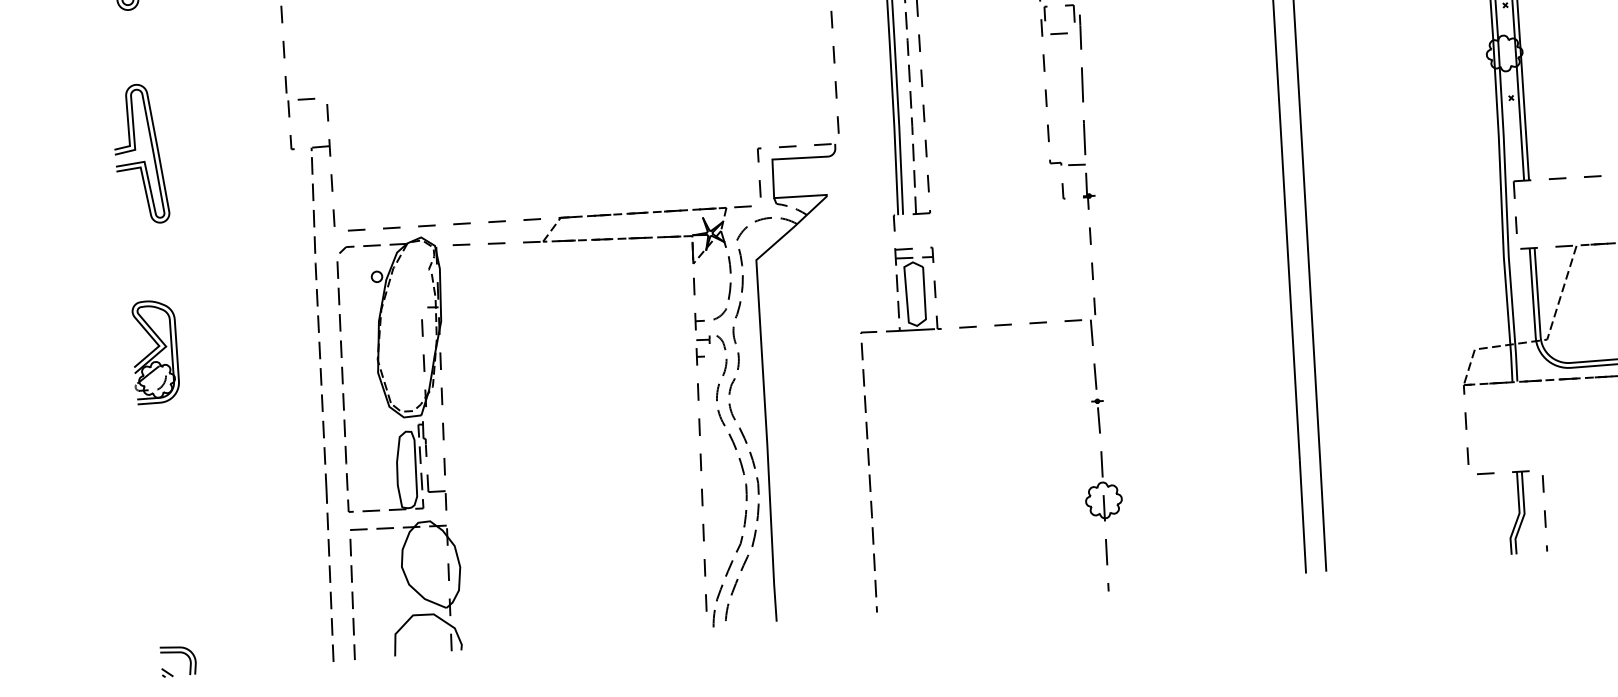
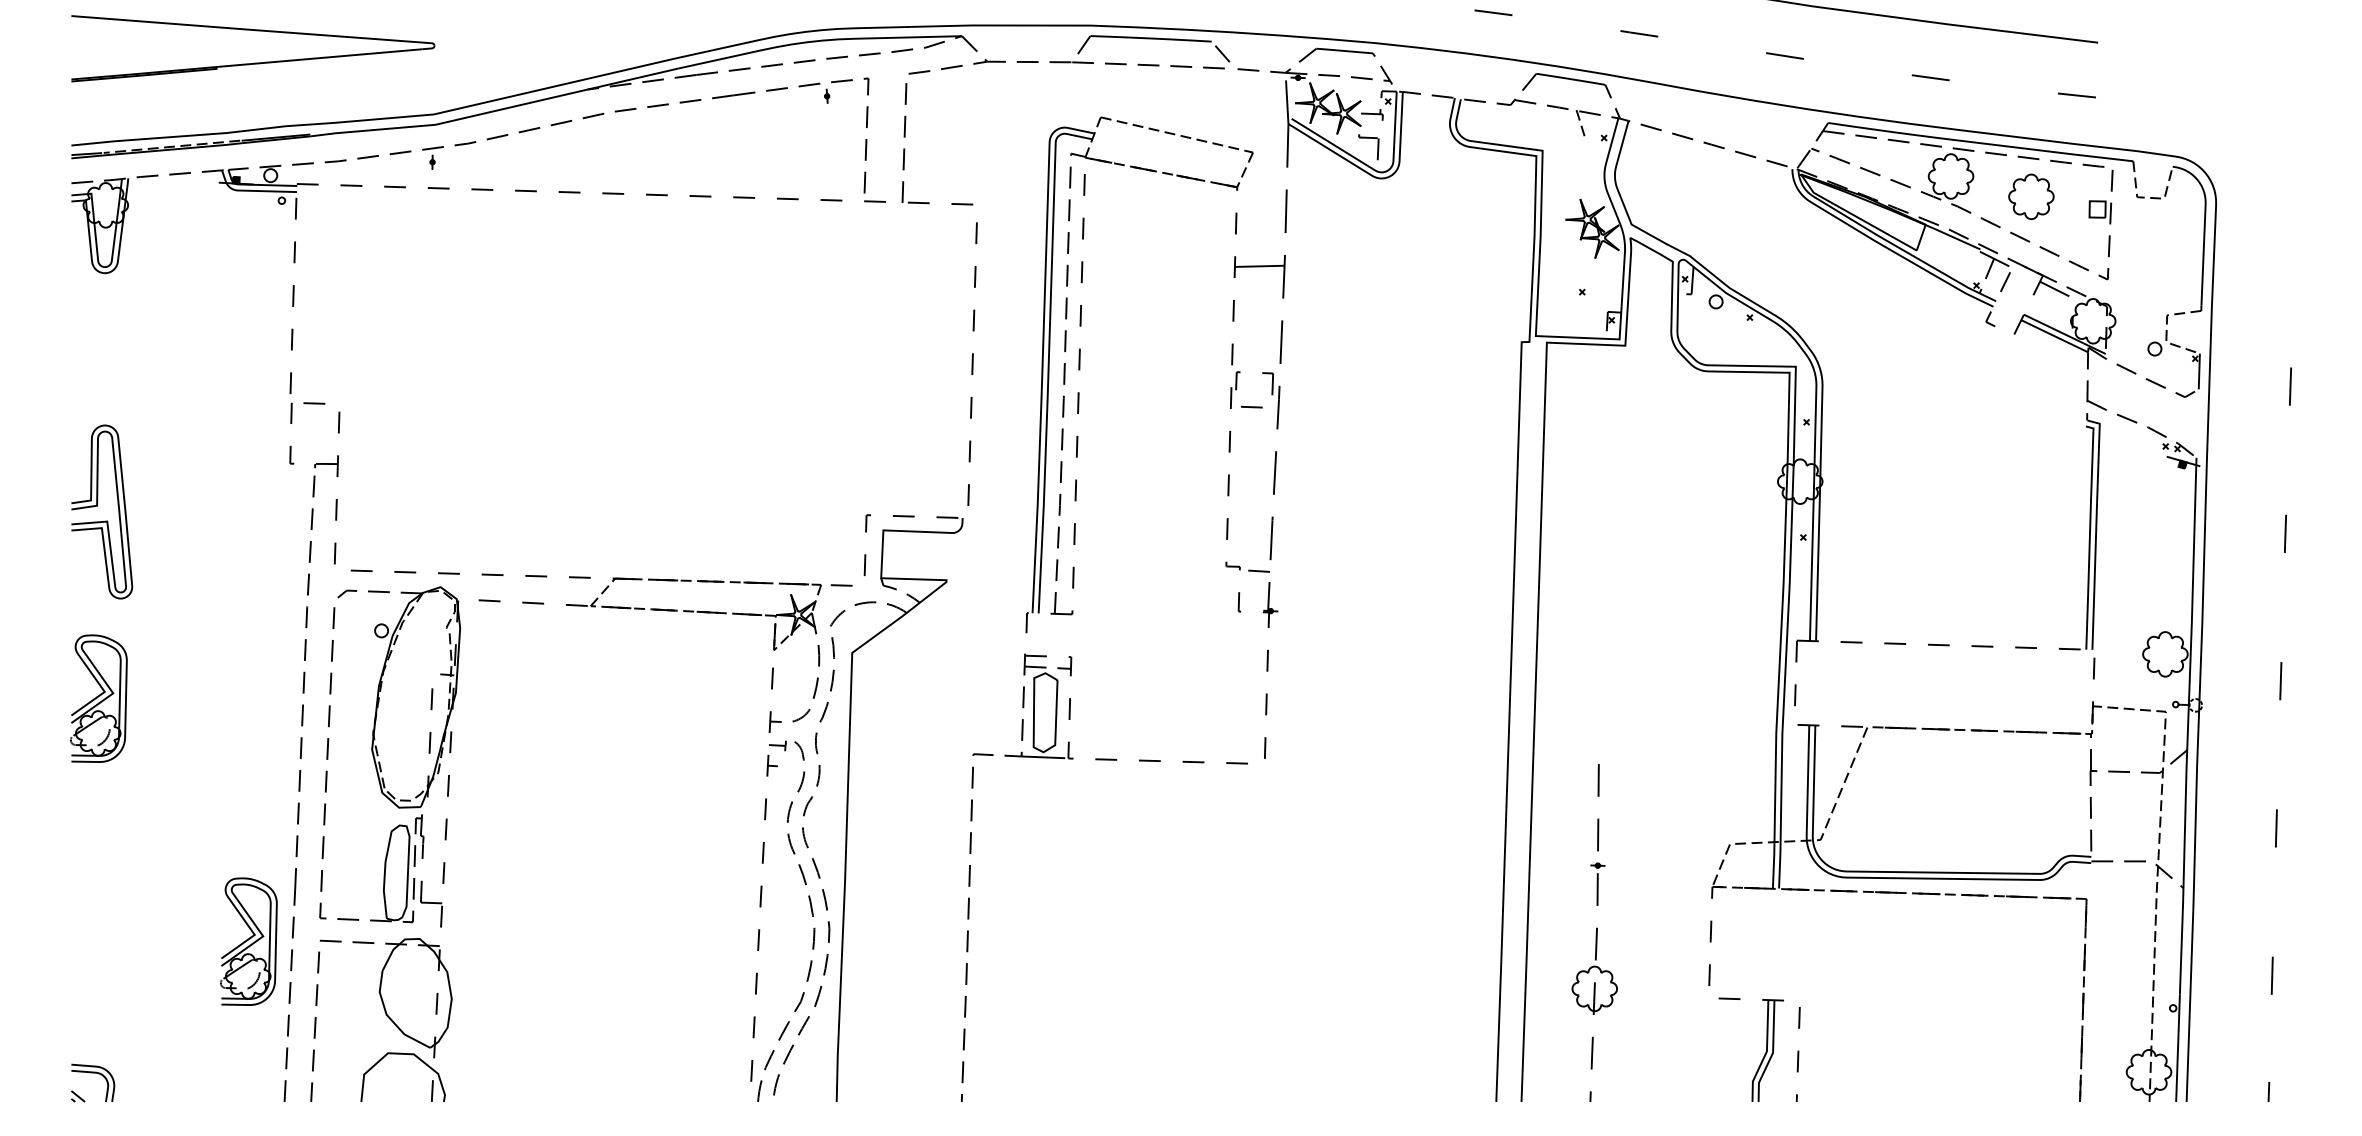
part: (135, 150) -> (97, 506), moved
part: (1099, 455) -> (1594, 932), moved
part: (292, 535) -> (248, 941), added

